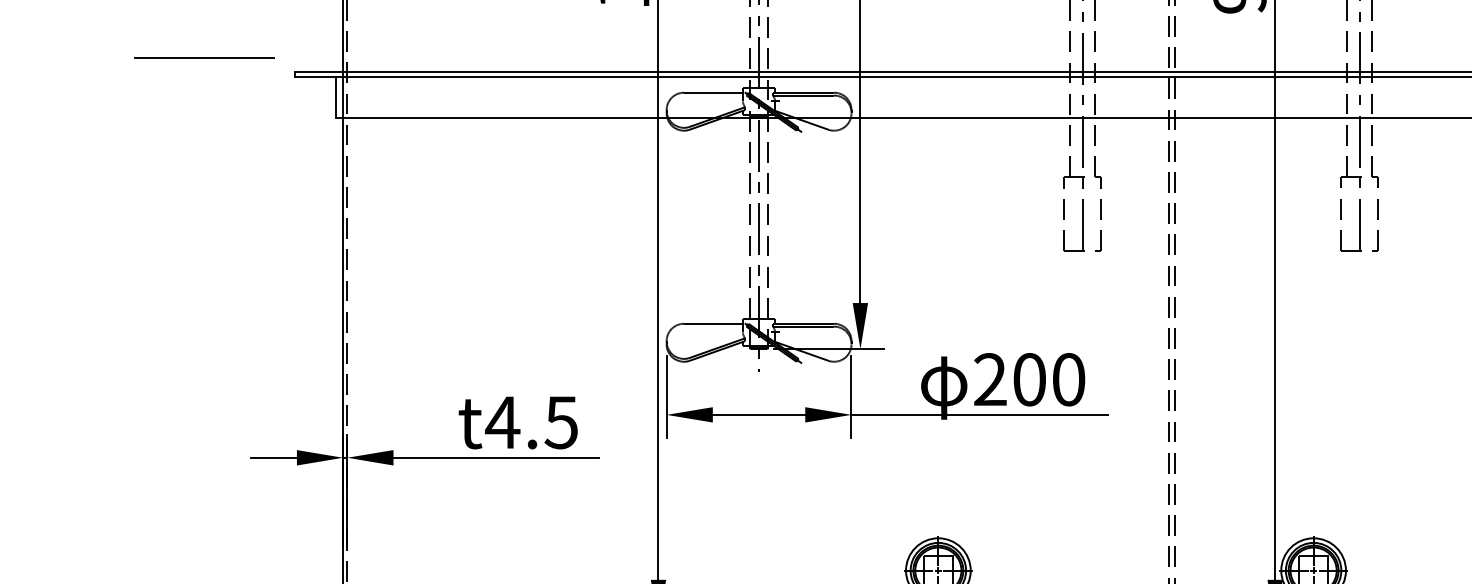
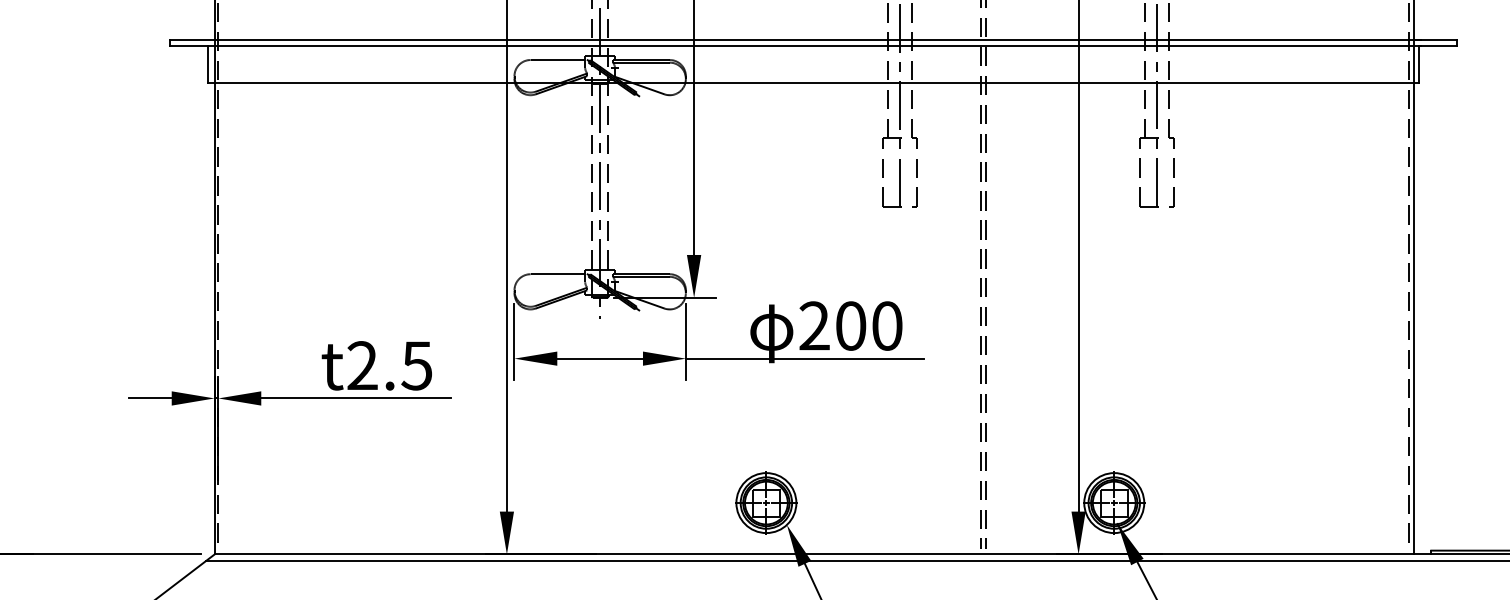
line: (203, 57) -> (85, 27), removed
text: (502, 422) -> (362, 365), t4.5 -> t2.5

